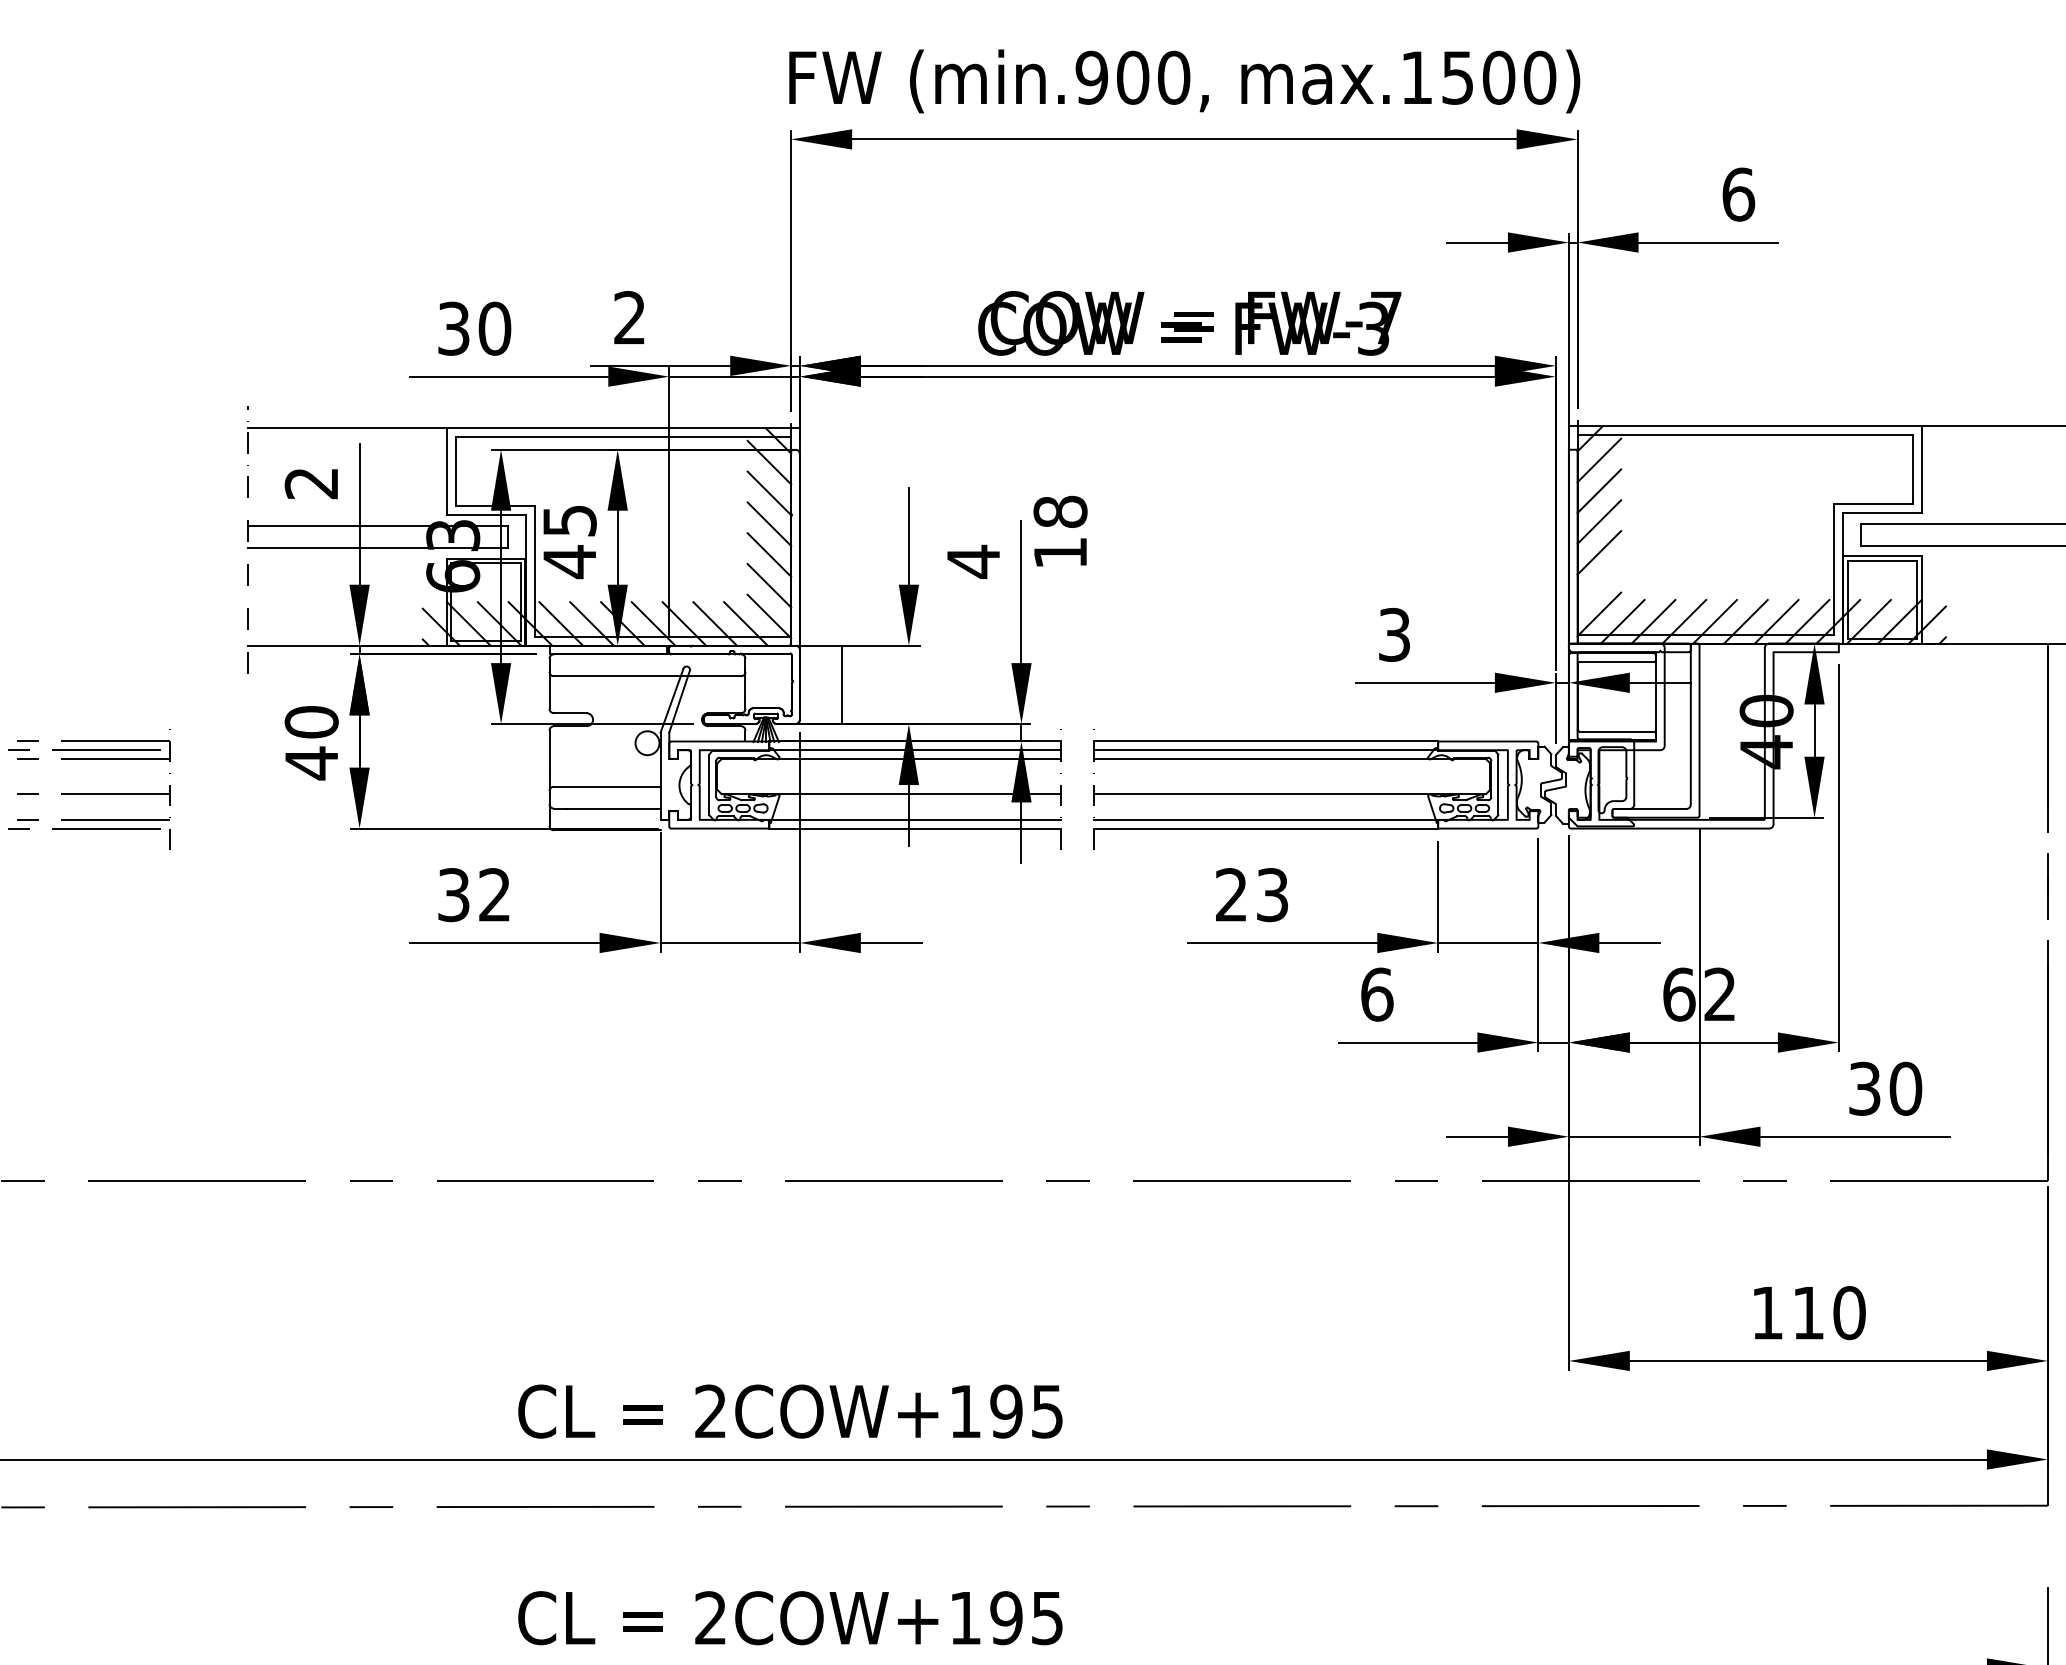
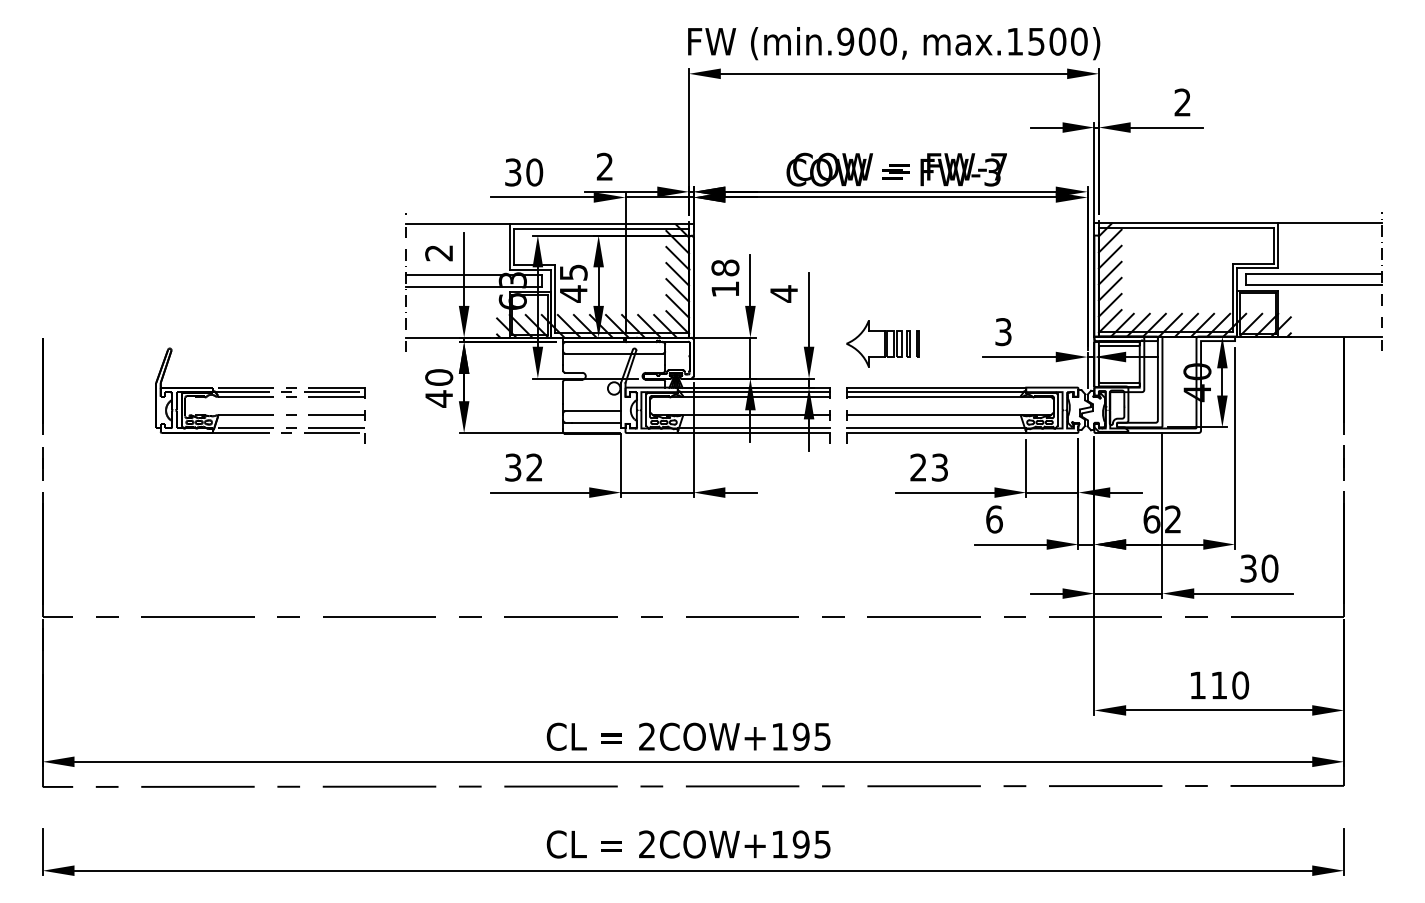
text: (1738, 194) -> (1182, 102), 6 -> 2
text: (1060, 530) -> (725, 277), moved
line: (1597, 582) -> (1109, 304), added
part: (1162, 656) -> (882, 343), added
line: (841, 683) -> (750, 357), moved

